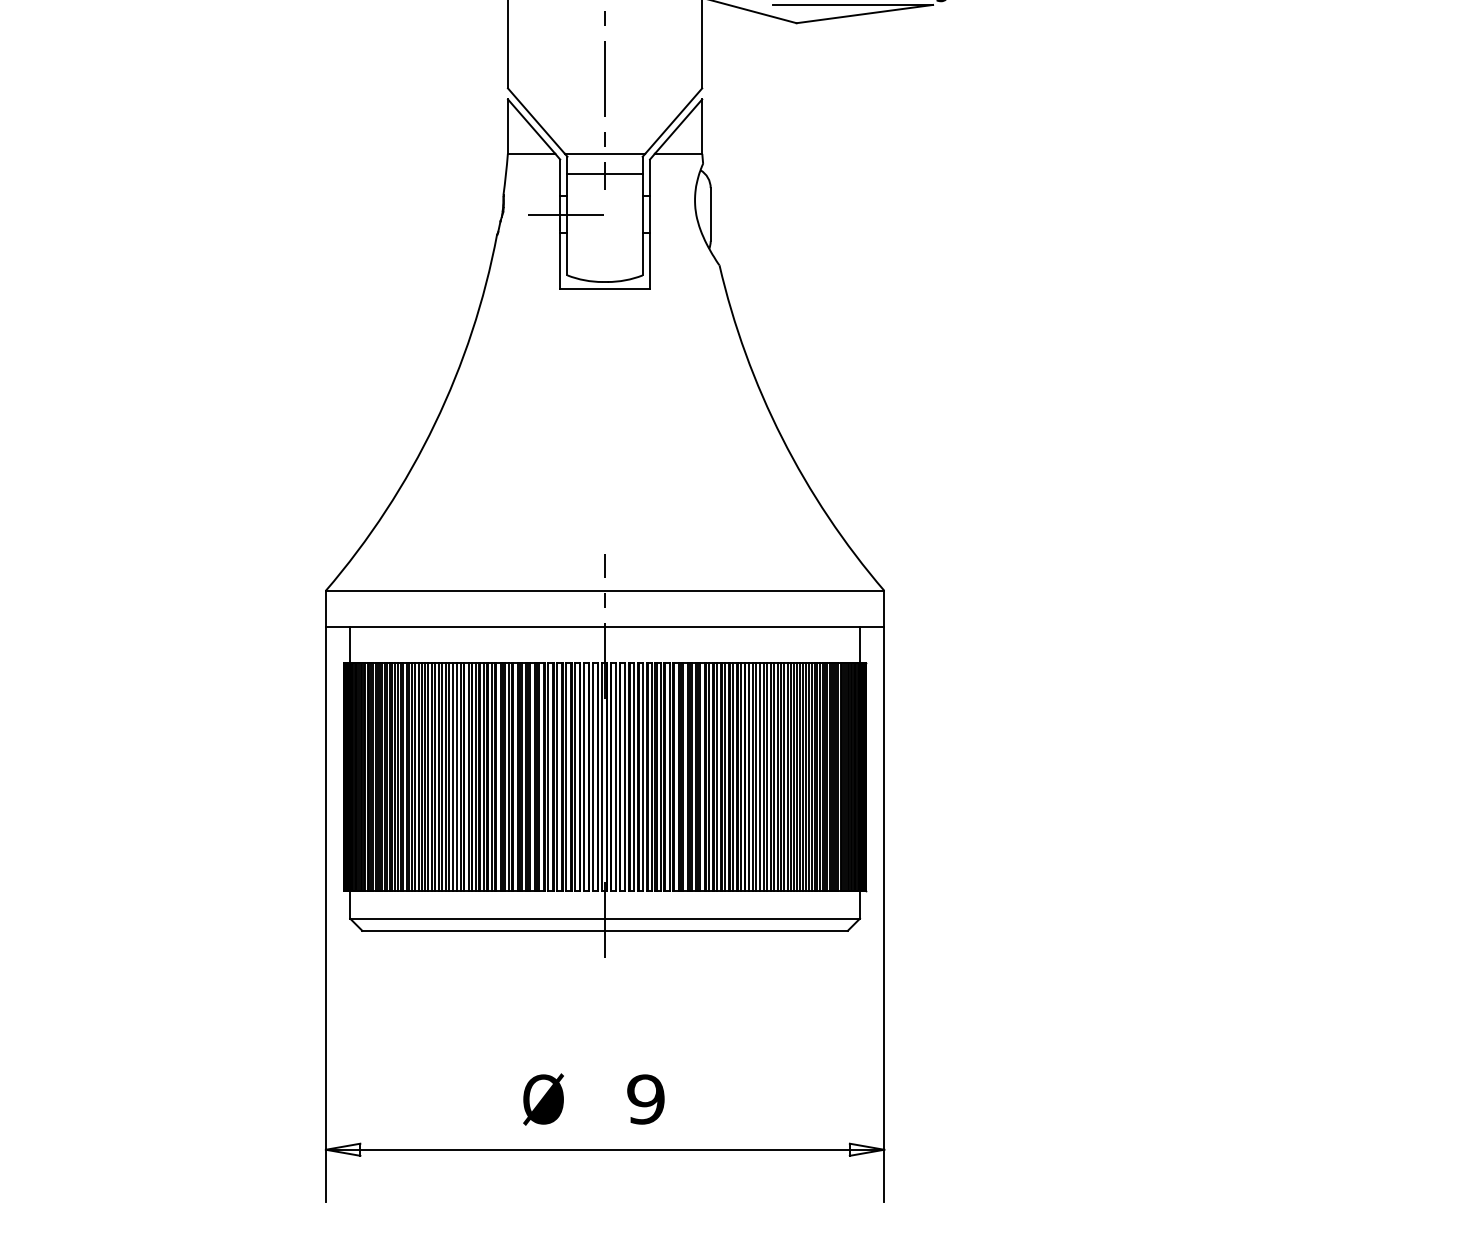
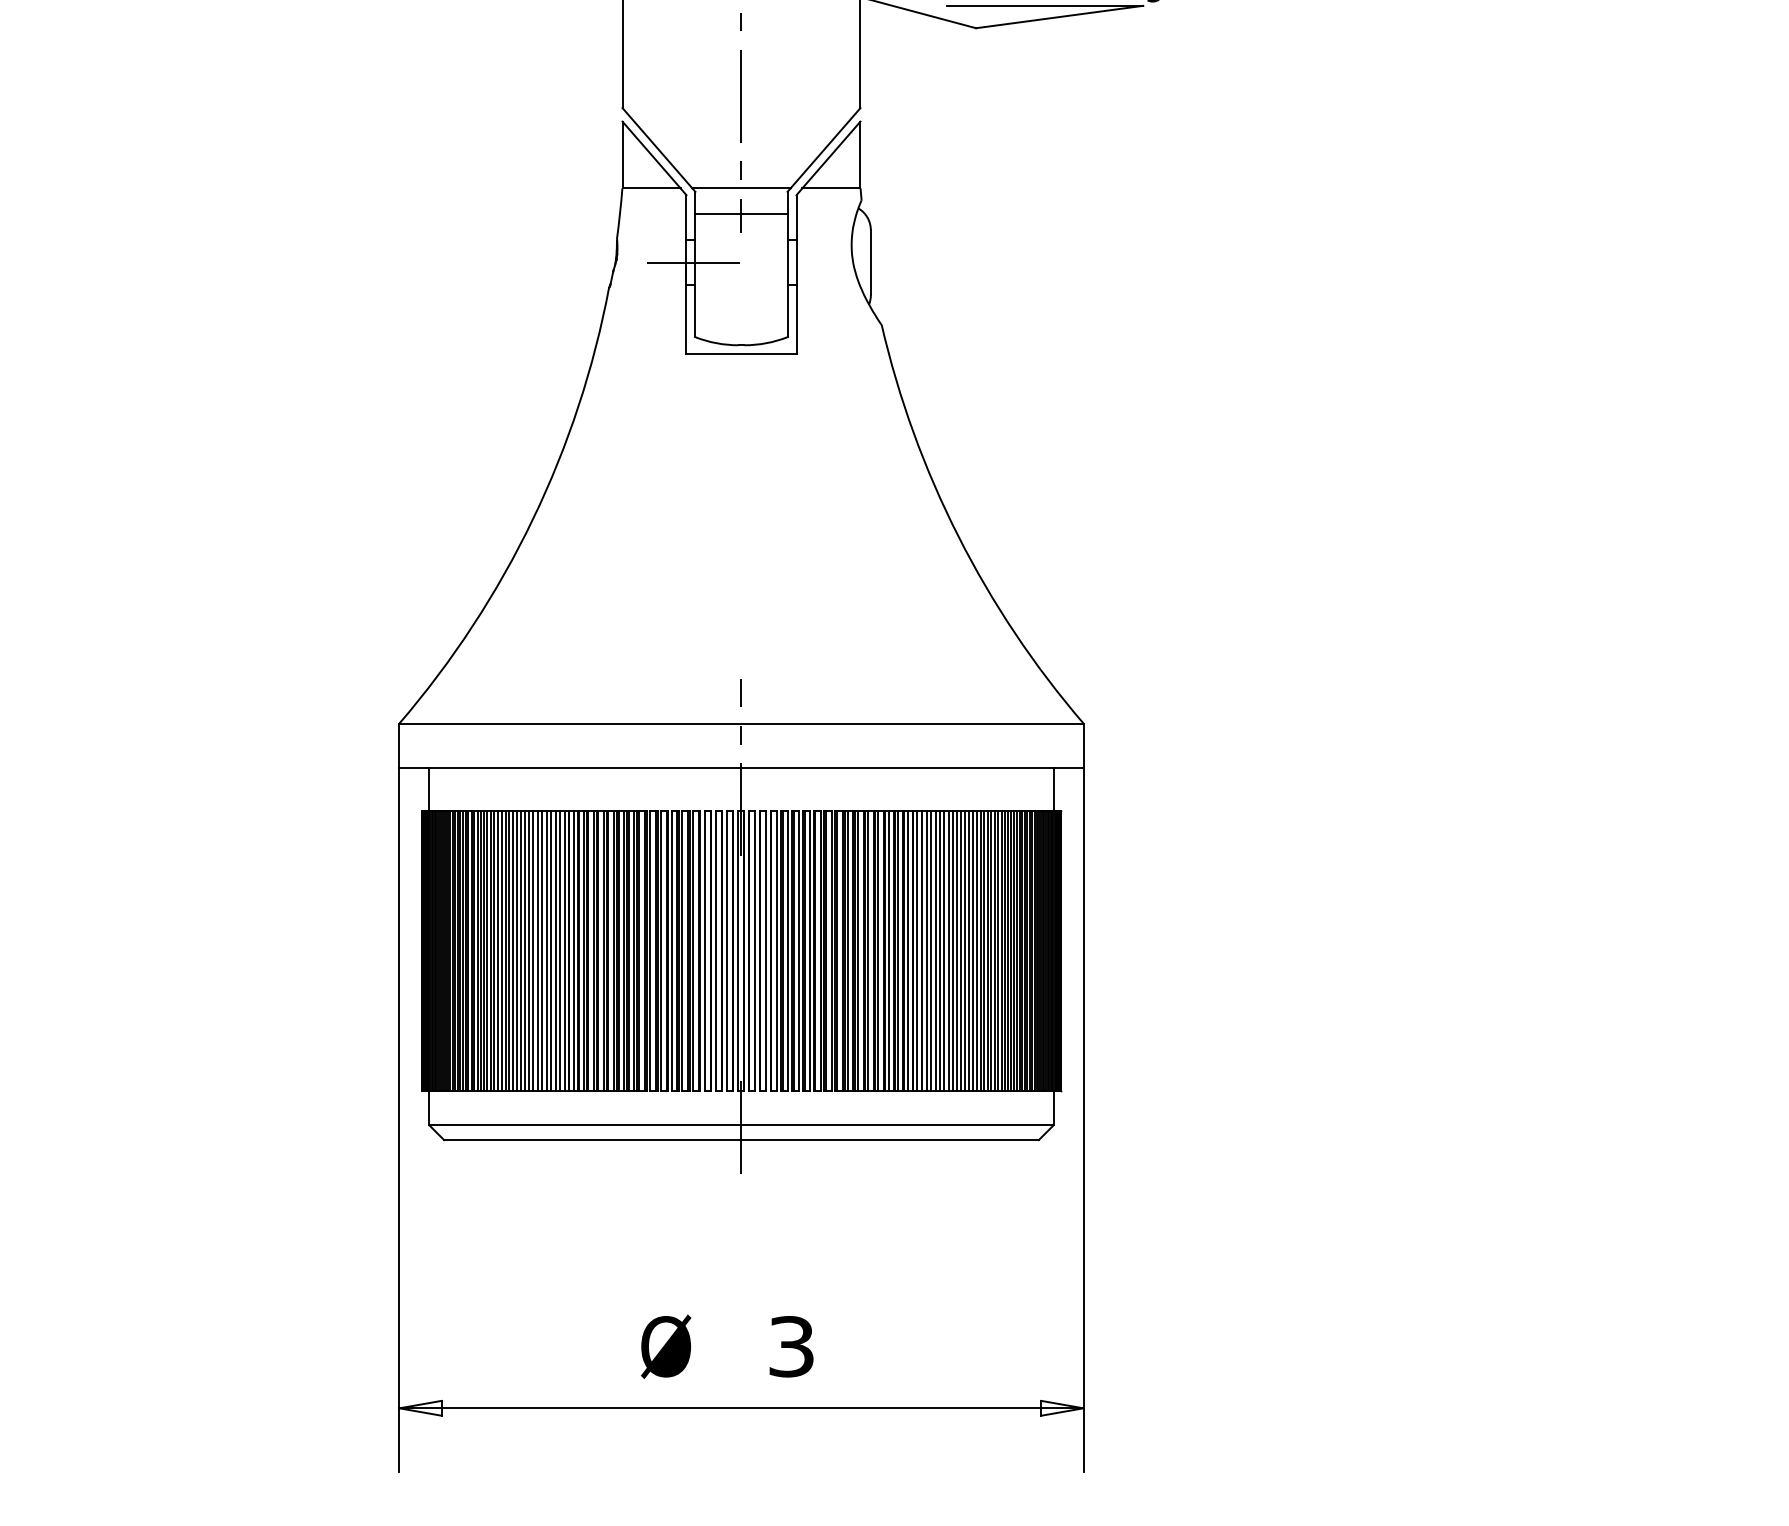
text: (645, 1099) -> (791, 1346), 9 -> 3

